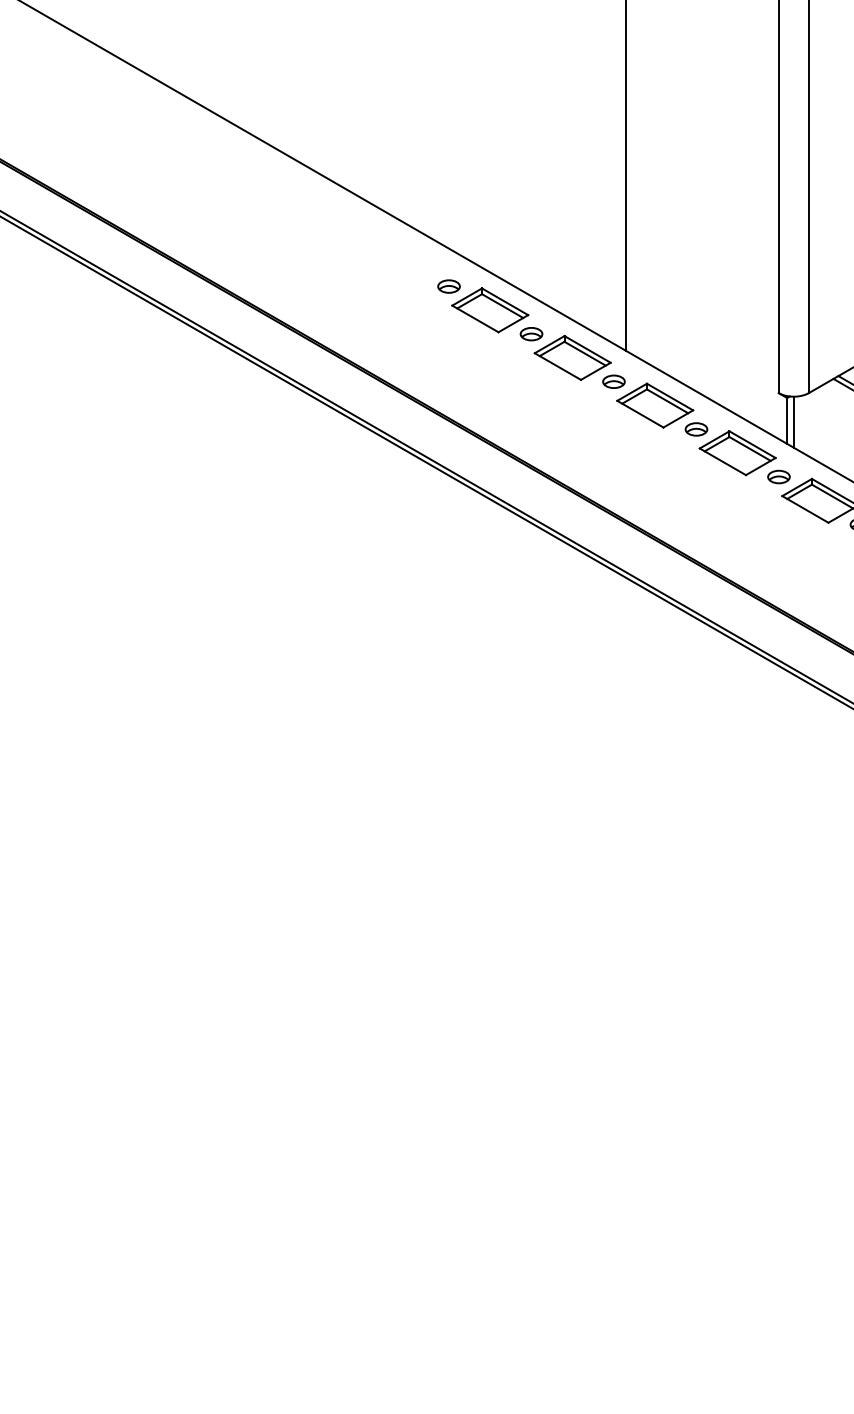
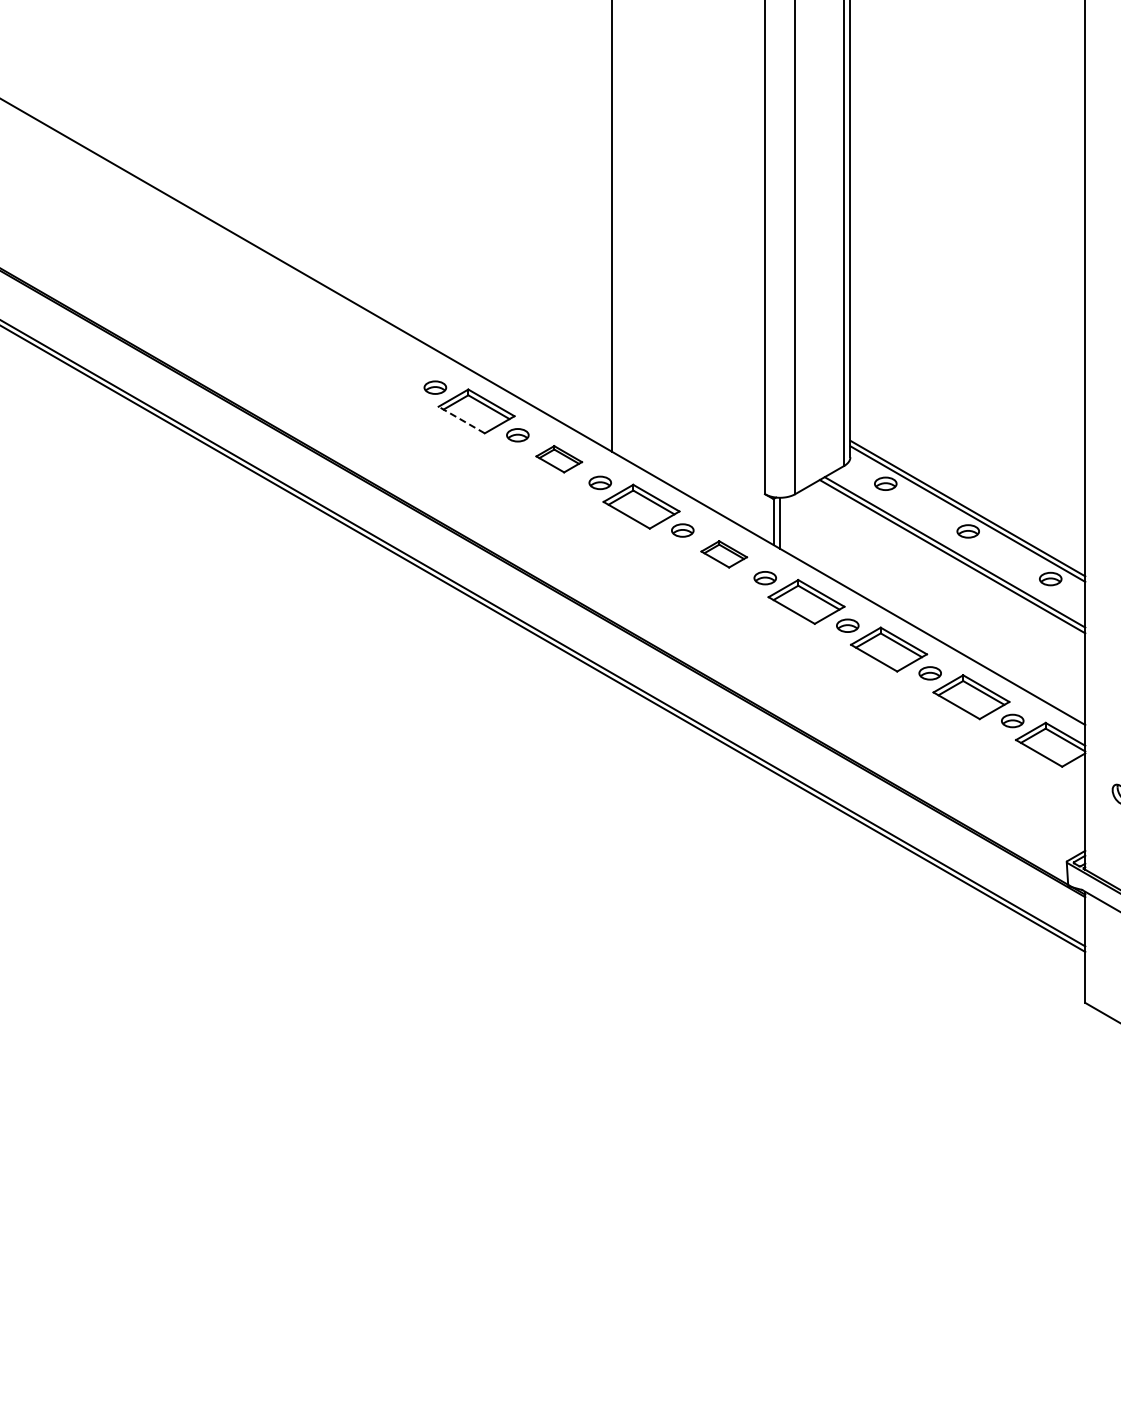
line: (475, 319) -> (461, 420), solid -> dashed
part: (573, 358) -> (559, 459), size x0.6
part: (738, 453) -> (724, 554), size x0.6

